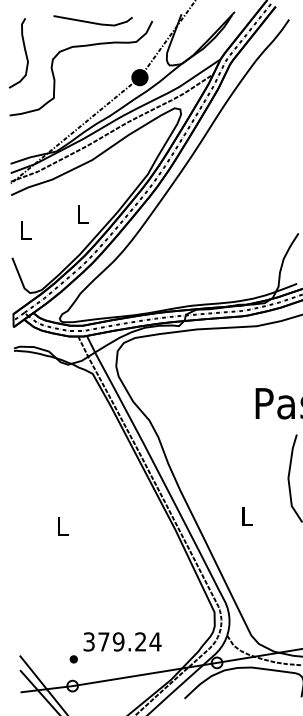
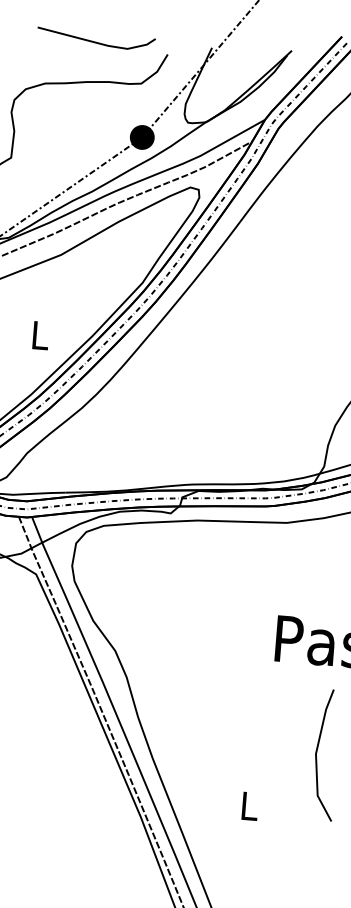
line: (91, 21) -> (93, 40), moved

